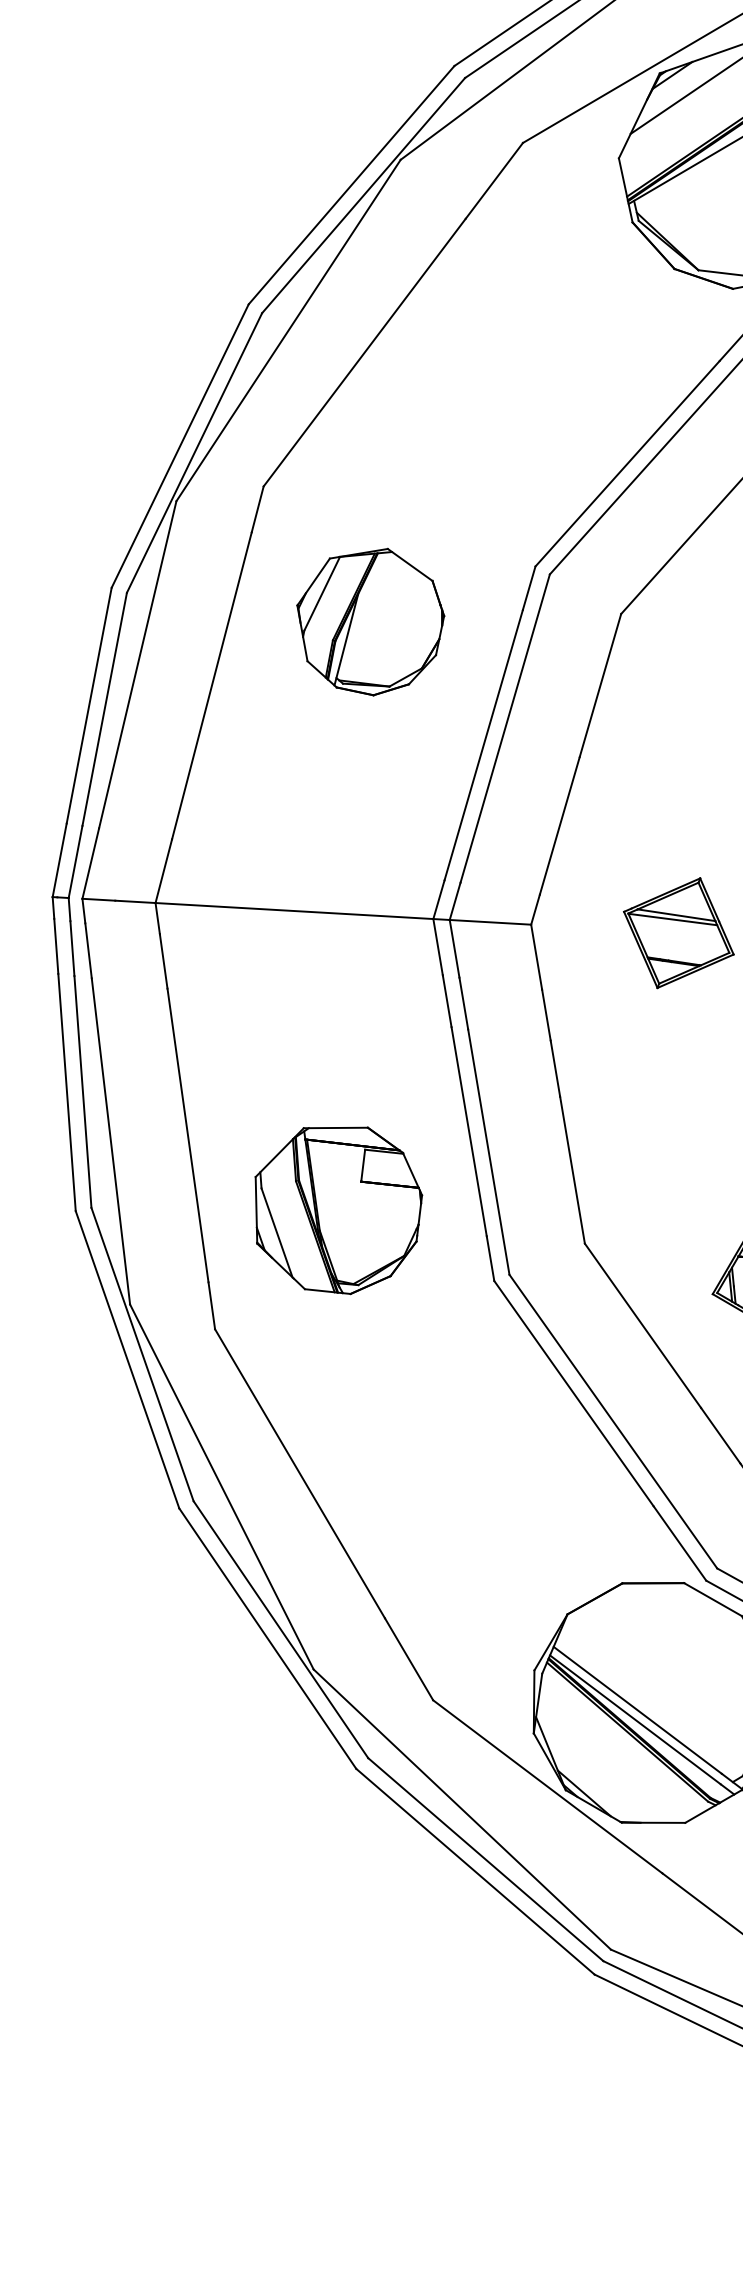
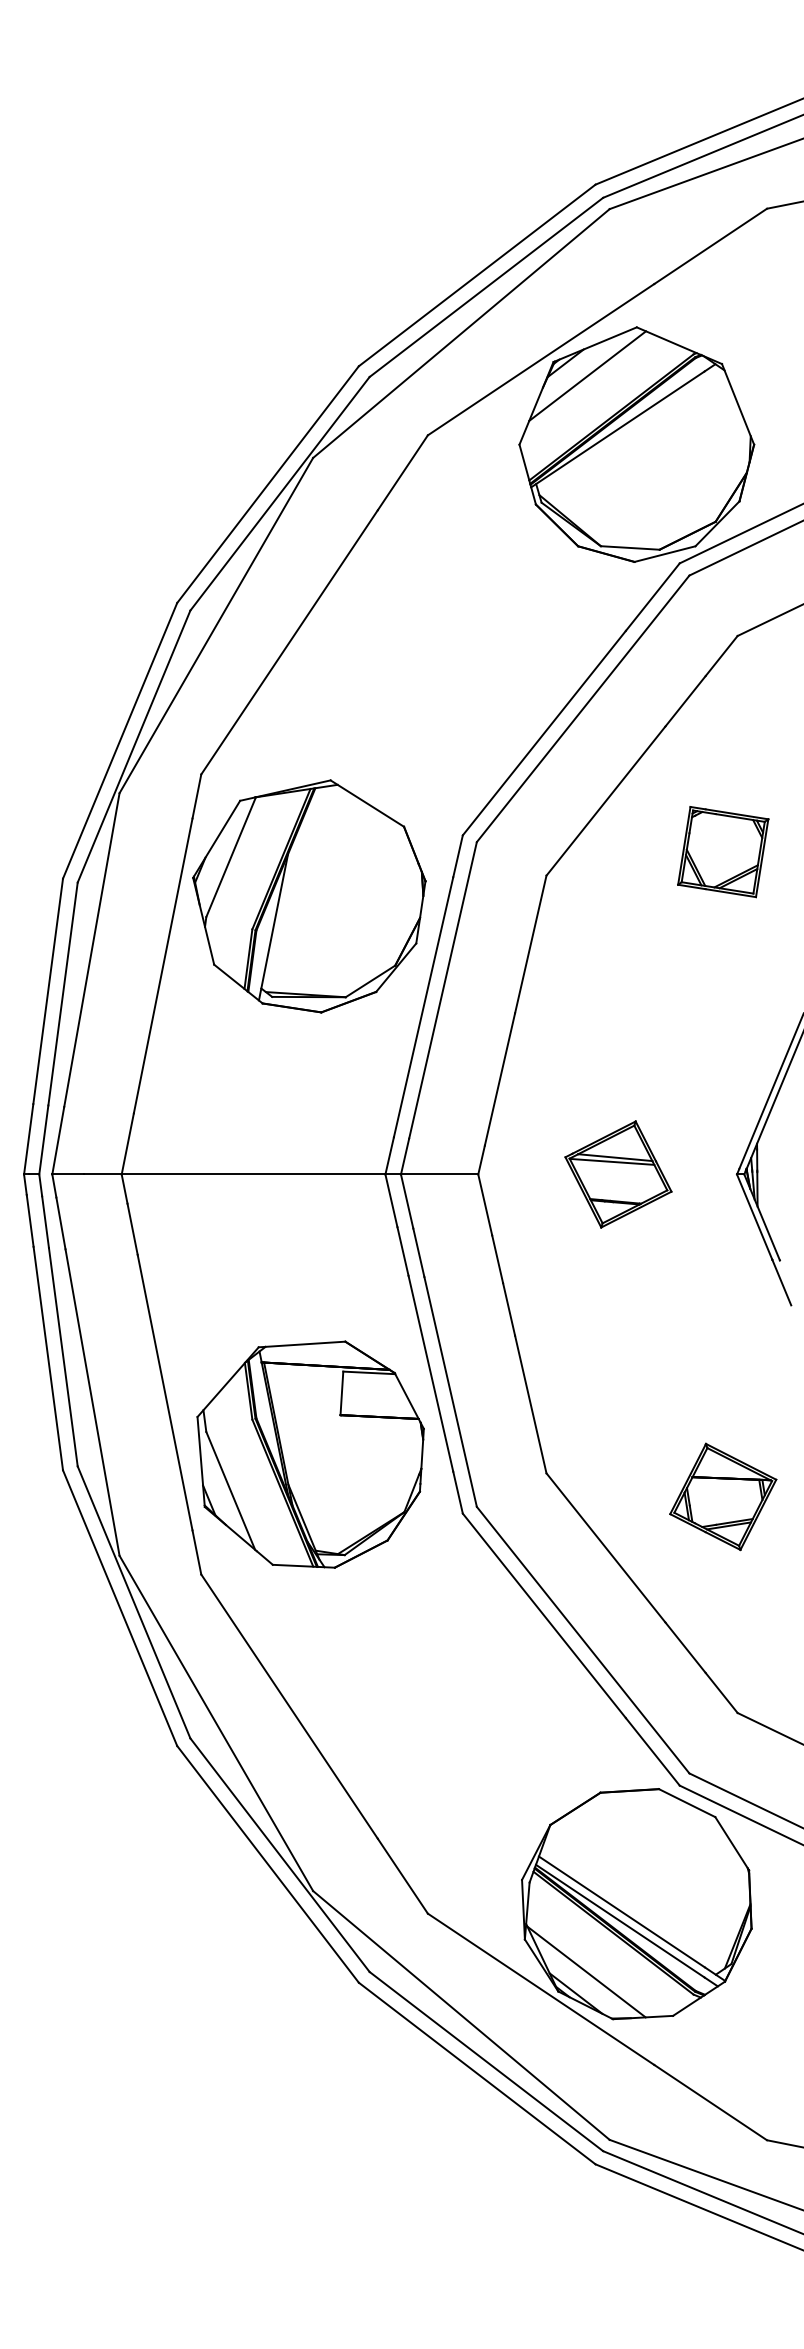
part: (370, 621) -> (309, 896), size x1.67
part: (337, 1209) -> (310, 1454), size x1.43
line: (596, 1770) -> (586, 1971), added

